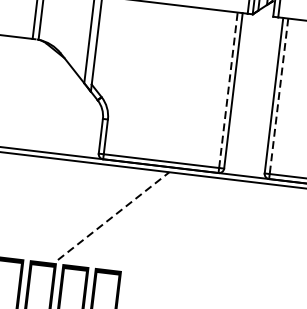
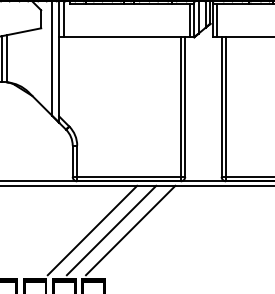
line: (228, 90) -> (180, 107), dashed -> solid
line: (279, 96) -> (226, 107), dashed -> solid
line: (113, 216) -> (92, 230), dashed -> solid
line: (134, 218) -> (111, 230), added
line: (156, 221) -> (130, 230), added

